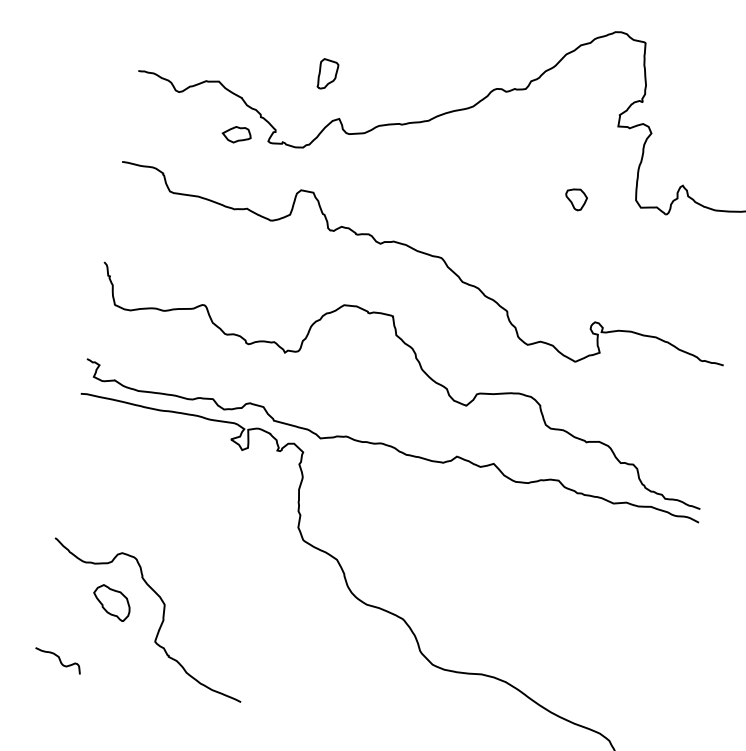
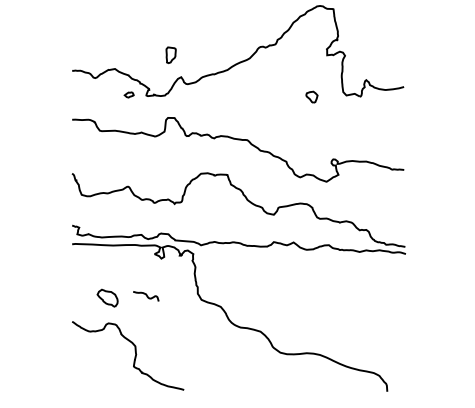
part: (235, 133) -> (128, 94), size x0.6
part: (111, 601) -> (107, 297), moved
curve: (58, 661) -> (146, 296), moved

